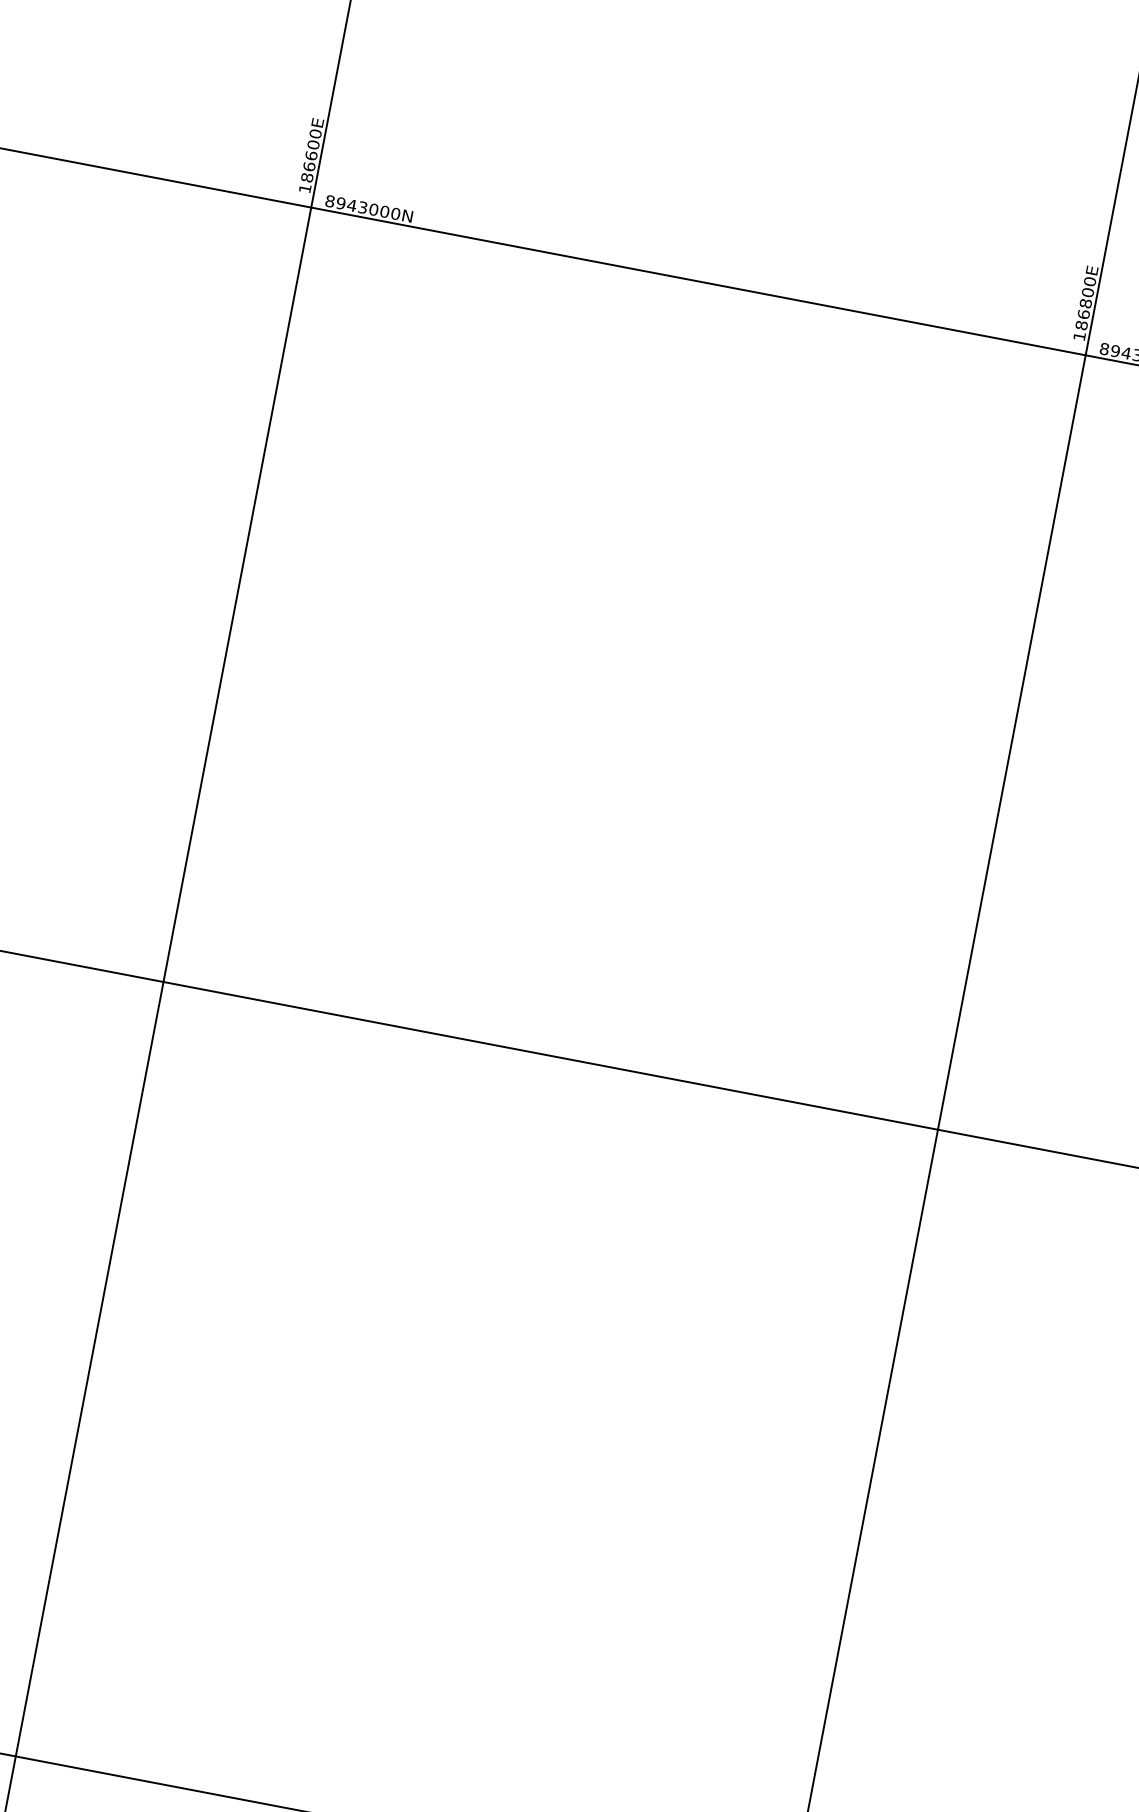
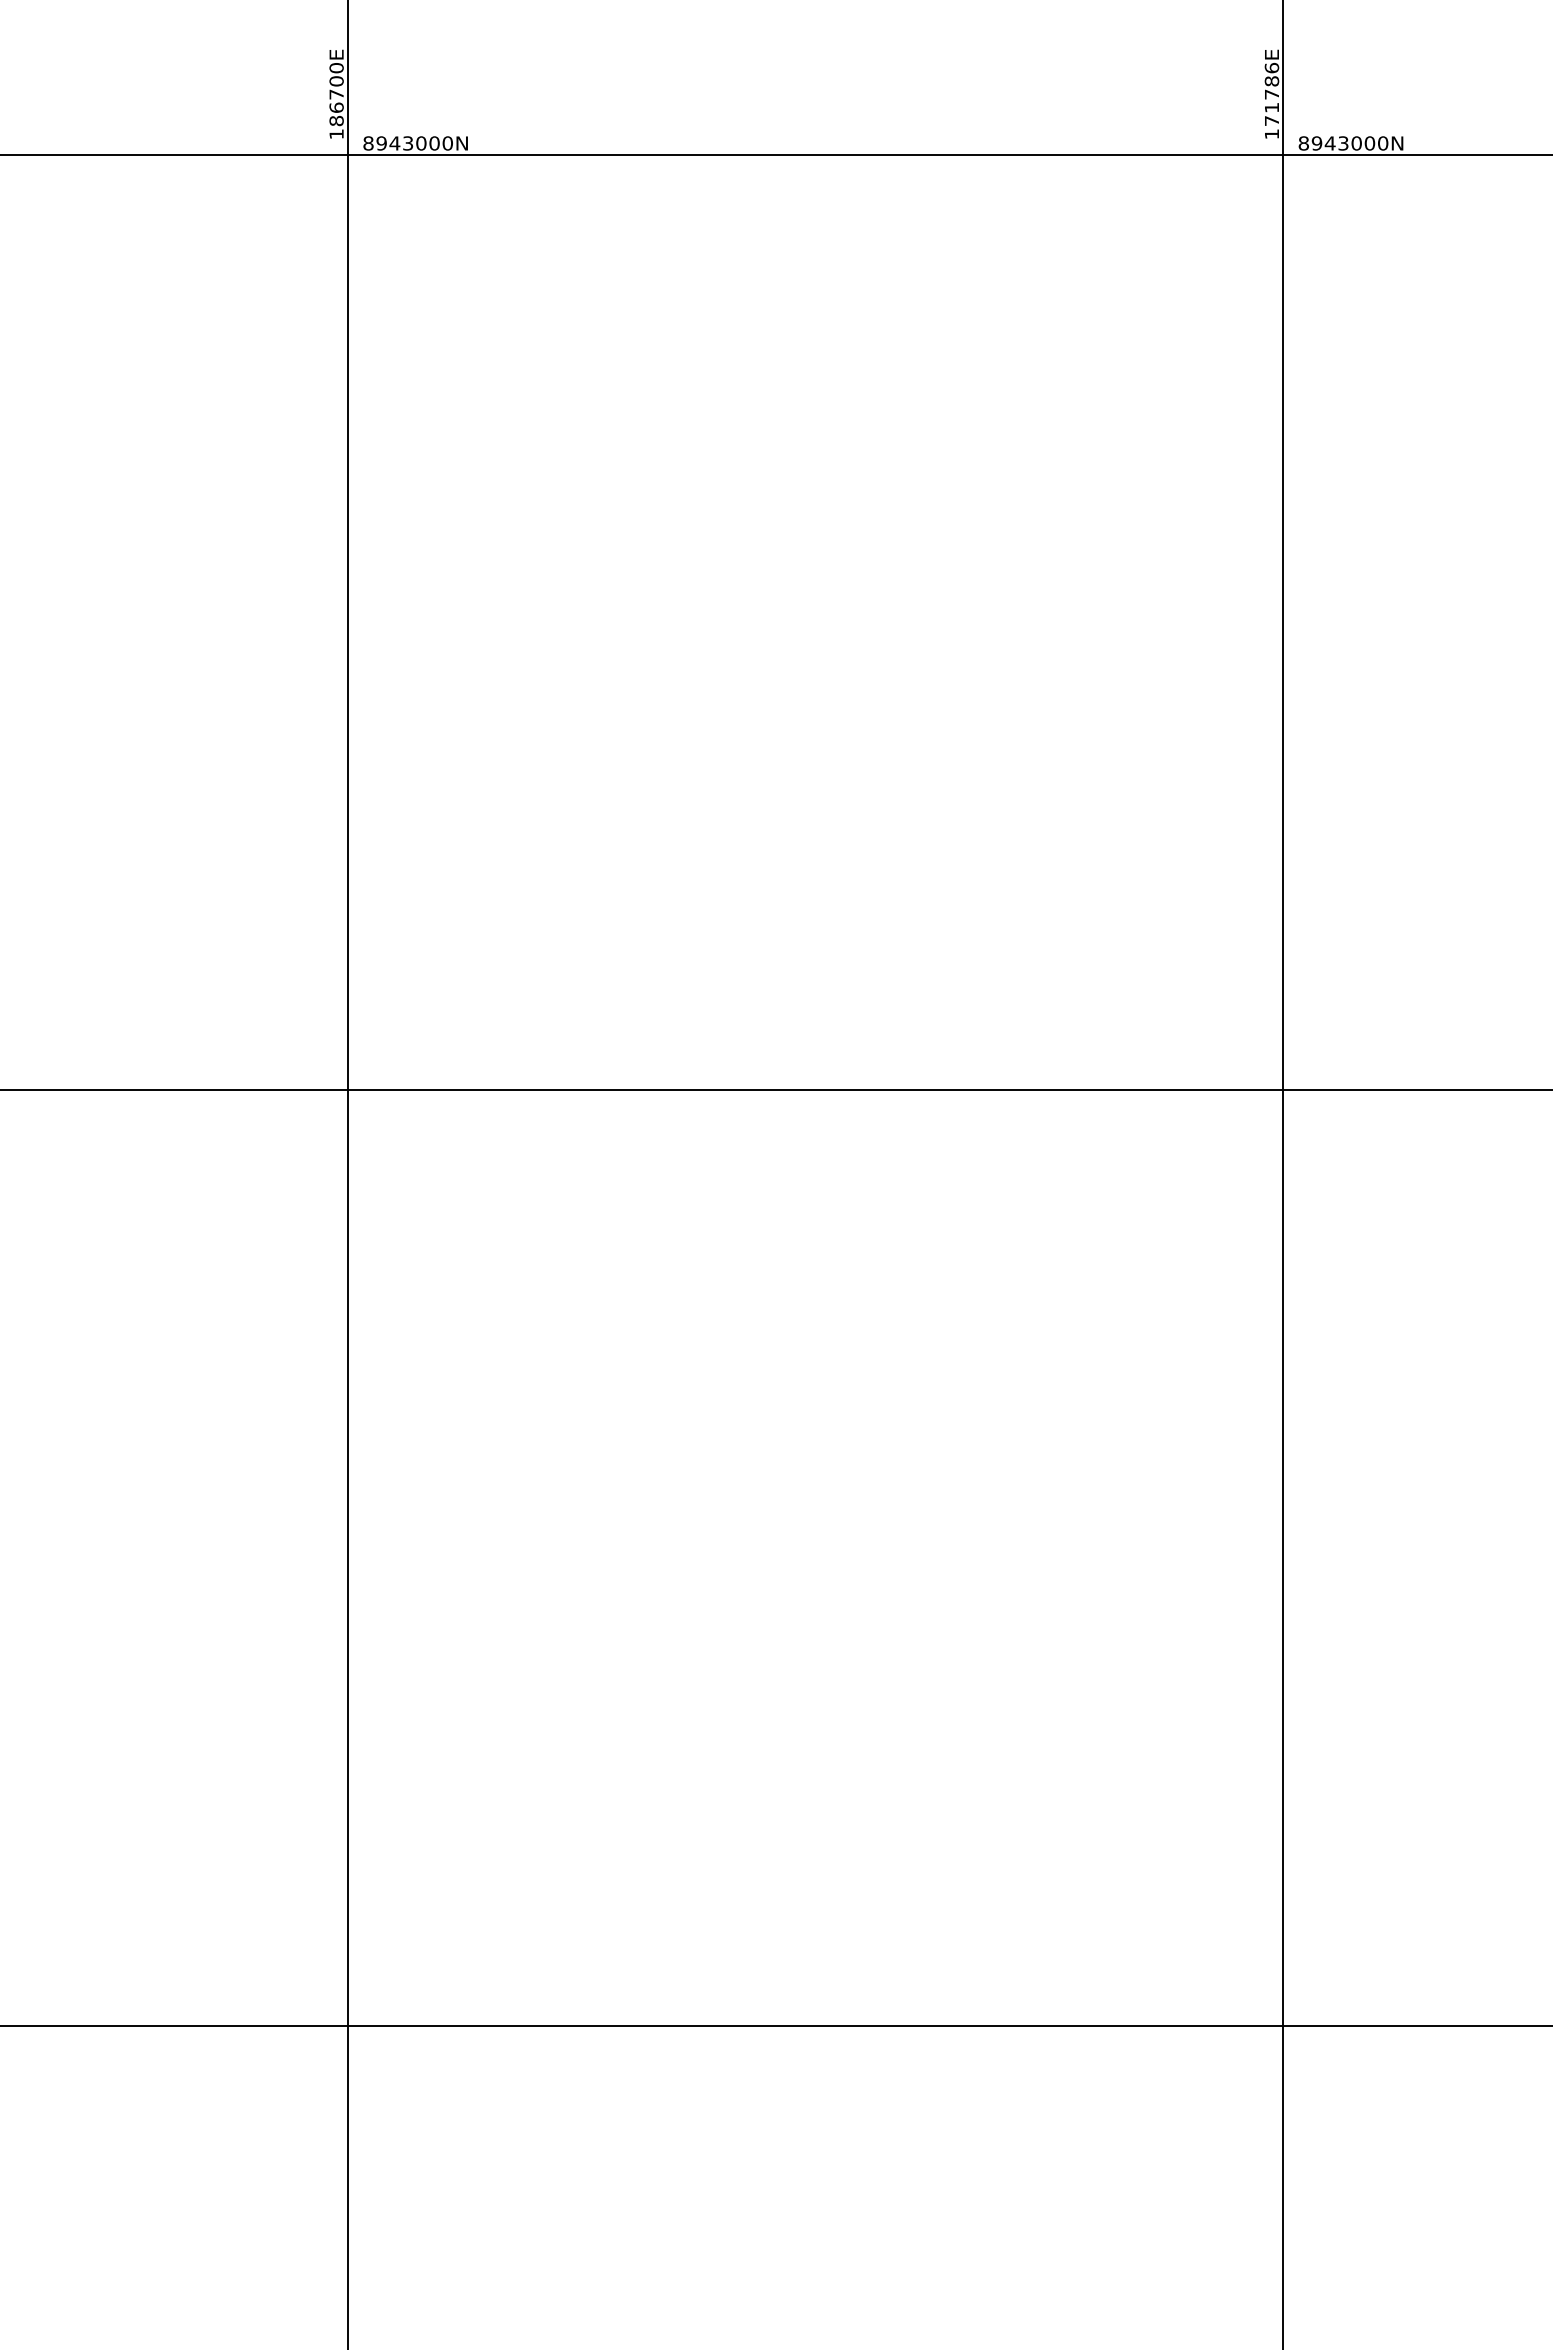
text: (311, 155) -> (336, 94), 186600E -> 186700E
text: (1085, 303) -> (1271, 94), 186800E -> 171786E

